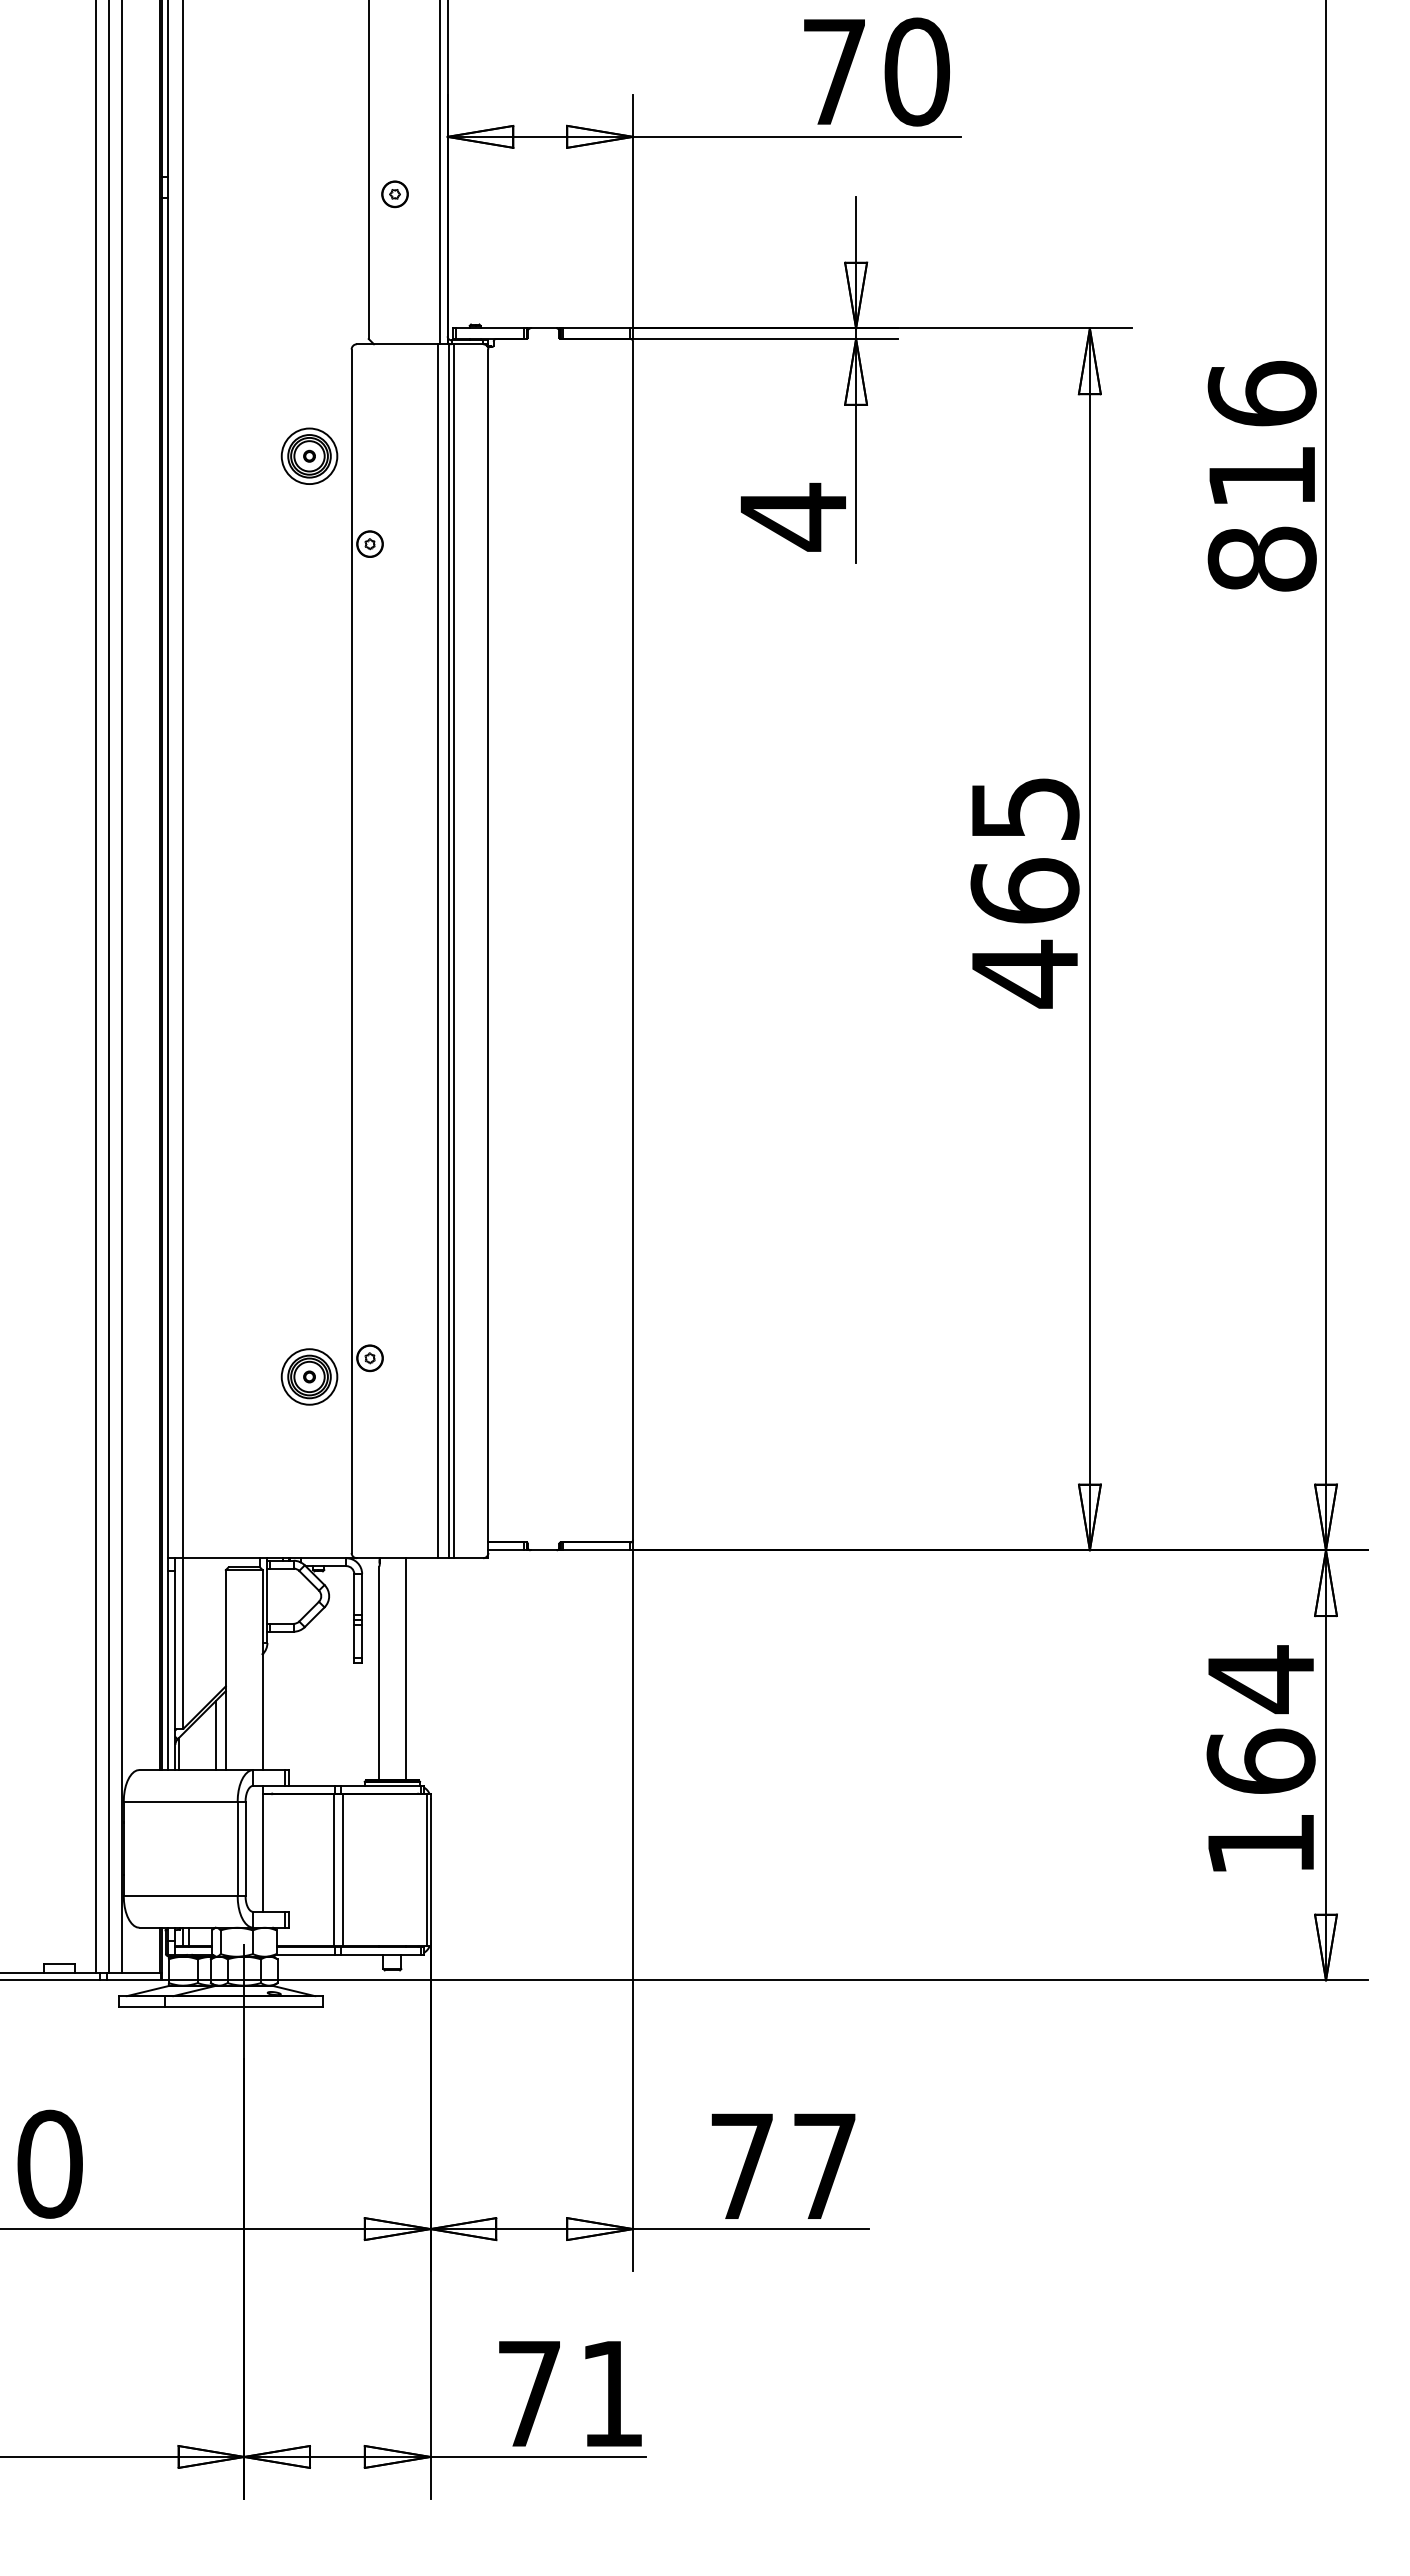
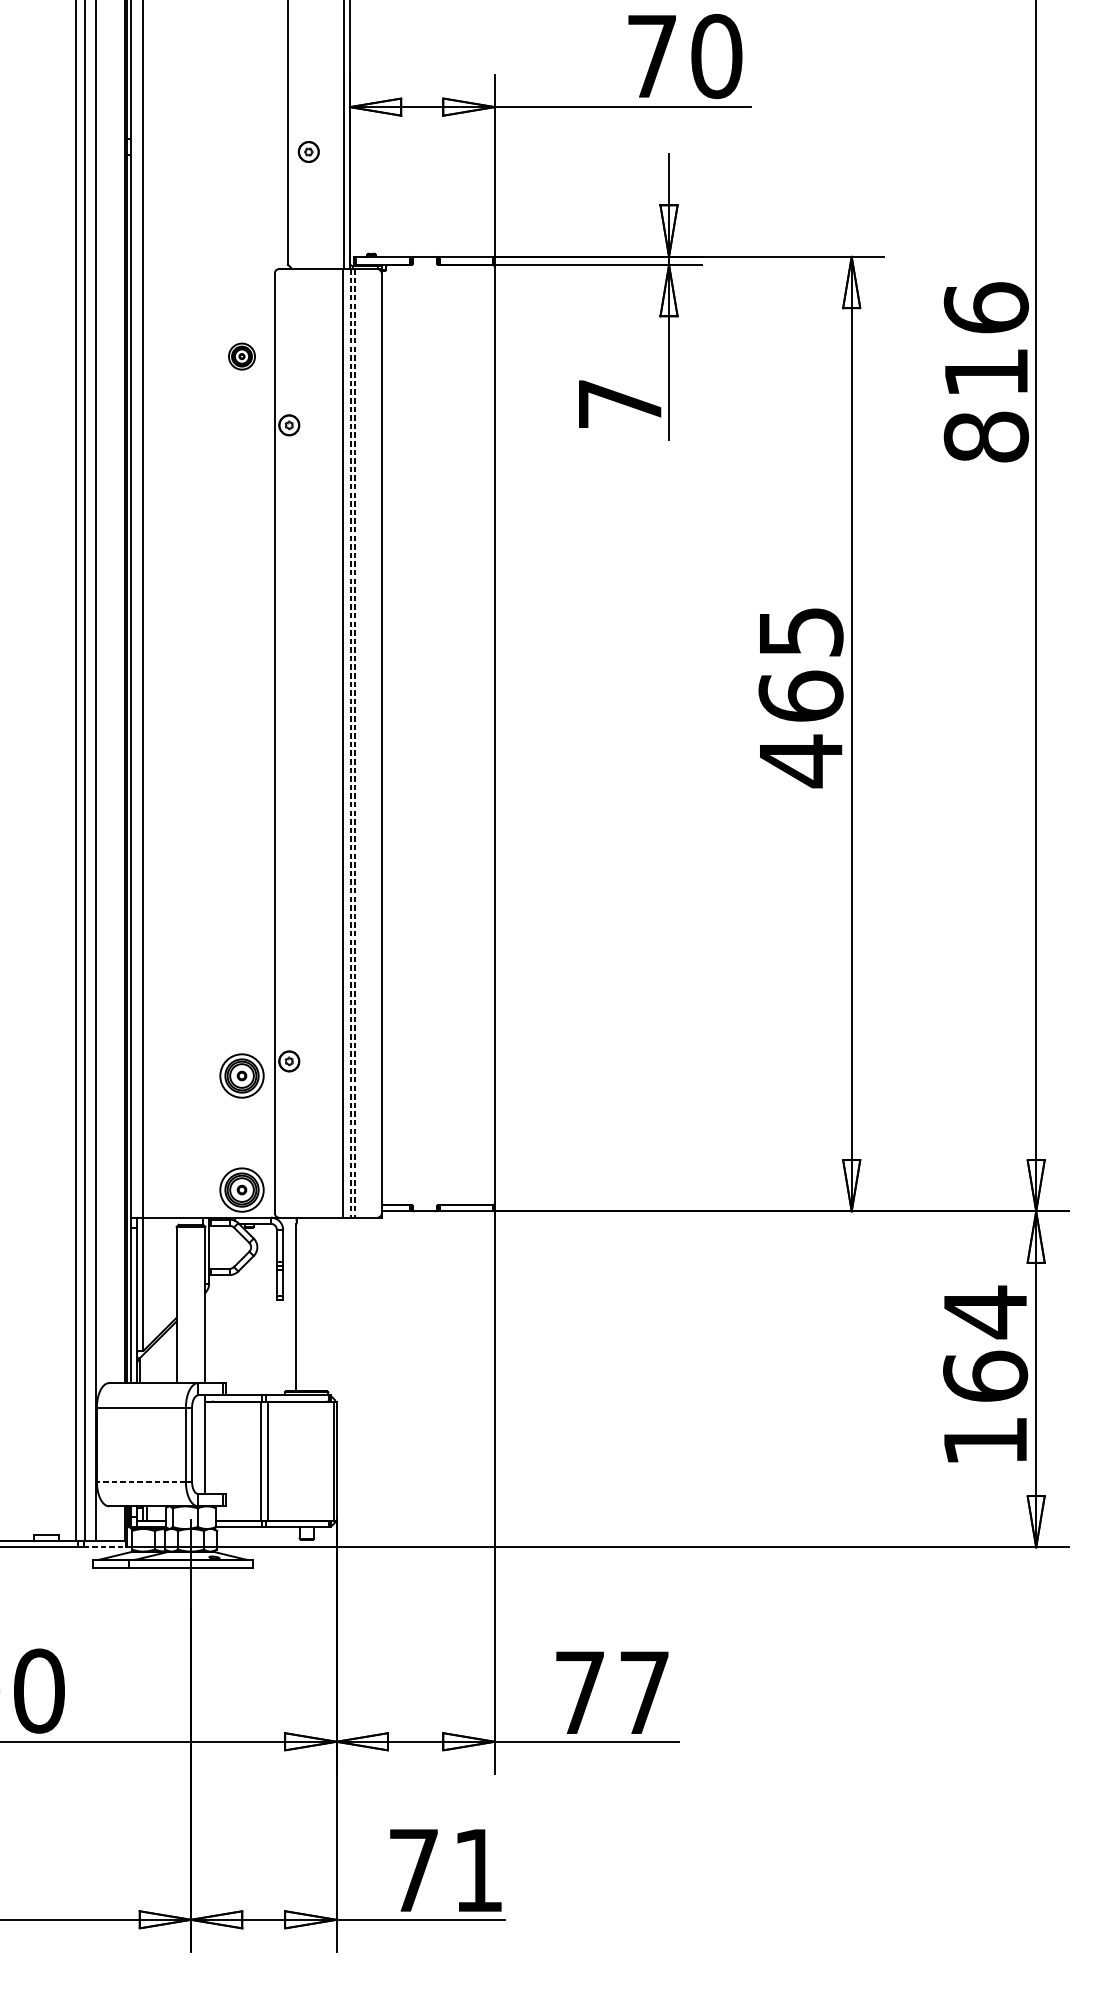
part: (309, 455) -> (241, 356), size x0.6
text: (792, 516) -> (619, 403), 4 -> 7
line: (448, 951) -> (350, 743), solid -> dashed
line: (454, 951) -> (355, 743), solid -> dashed
part: (309, 1522) -> (241, 1189), added
line: (405, 1669) -> (317, 1304), removed
line: (216, 1734) -> (169, 1355), removed
line: (180, 1896) -> (141, 1481), solid -> dashed
line: (134, 1980) -> (105, 1547), solid -> dashed

